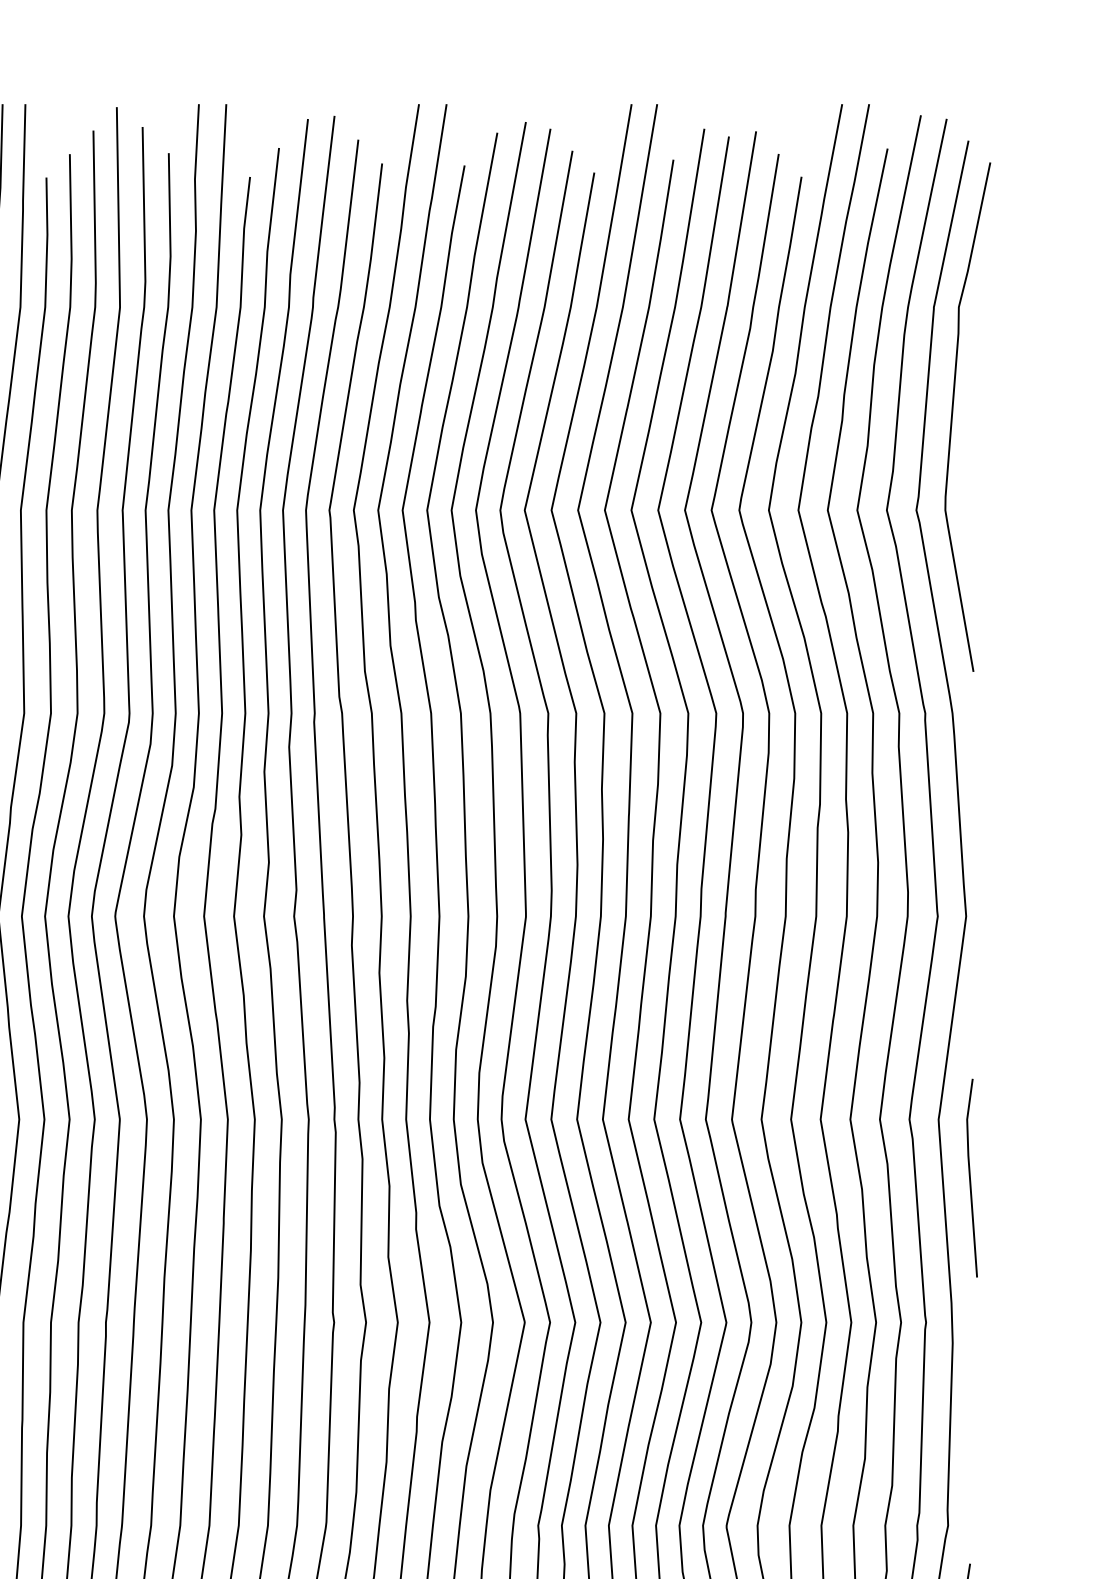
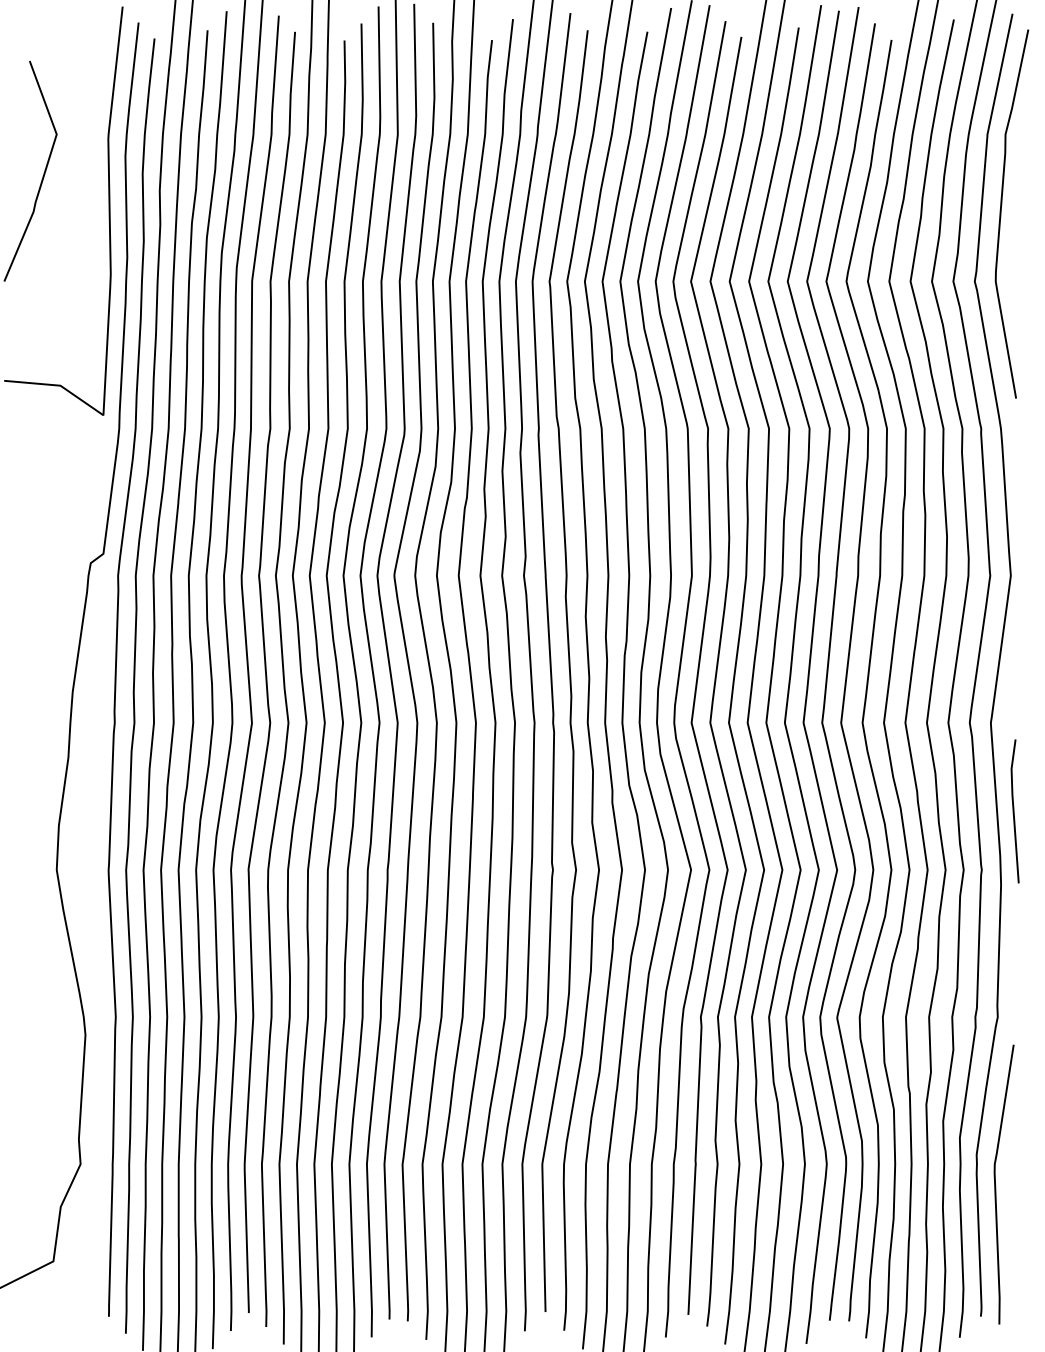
line: (971, 1178) -> (1014, 811), moved

